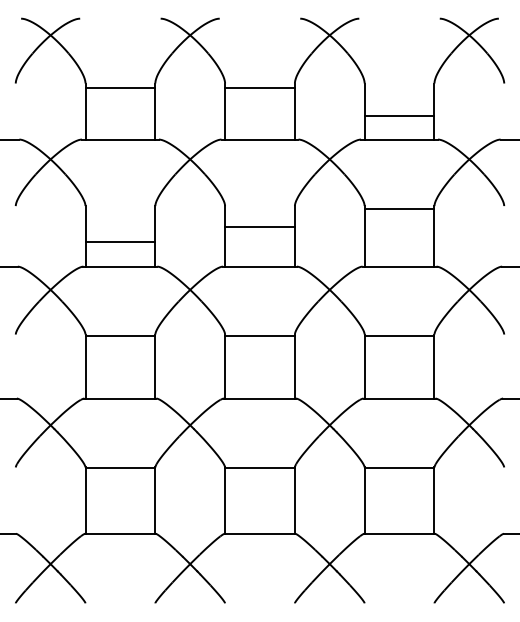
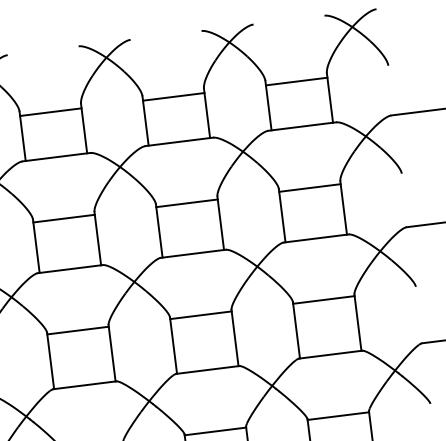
line: (399, 116) -> (296, 81), moved
line: (259, 227) -> (186, 203), moved
line: (120, 242) -> (64, 218), moved

